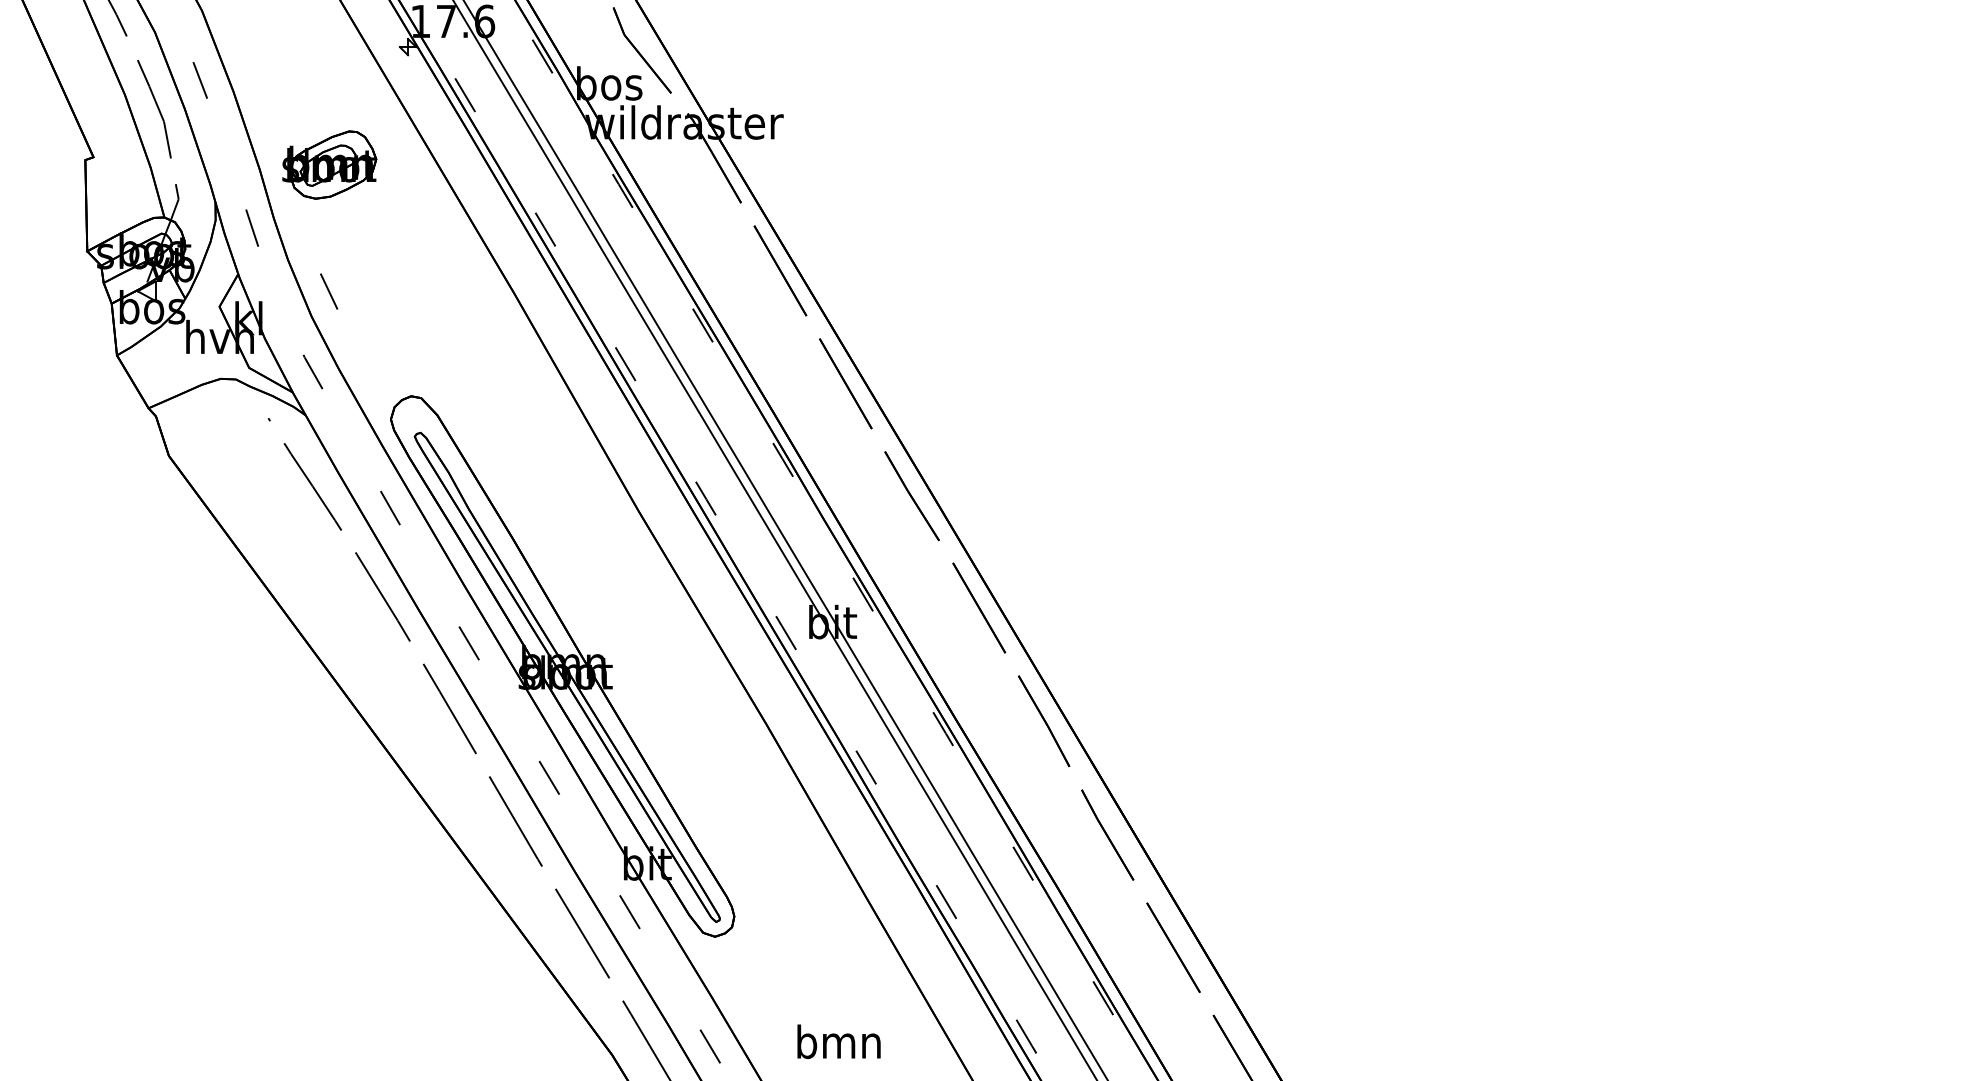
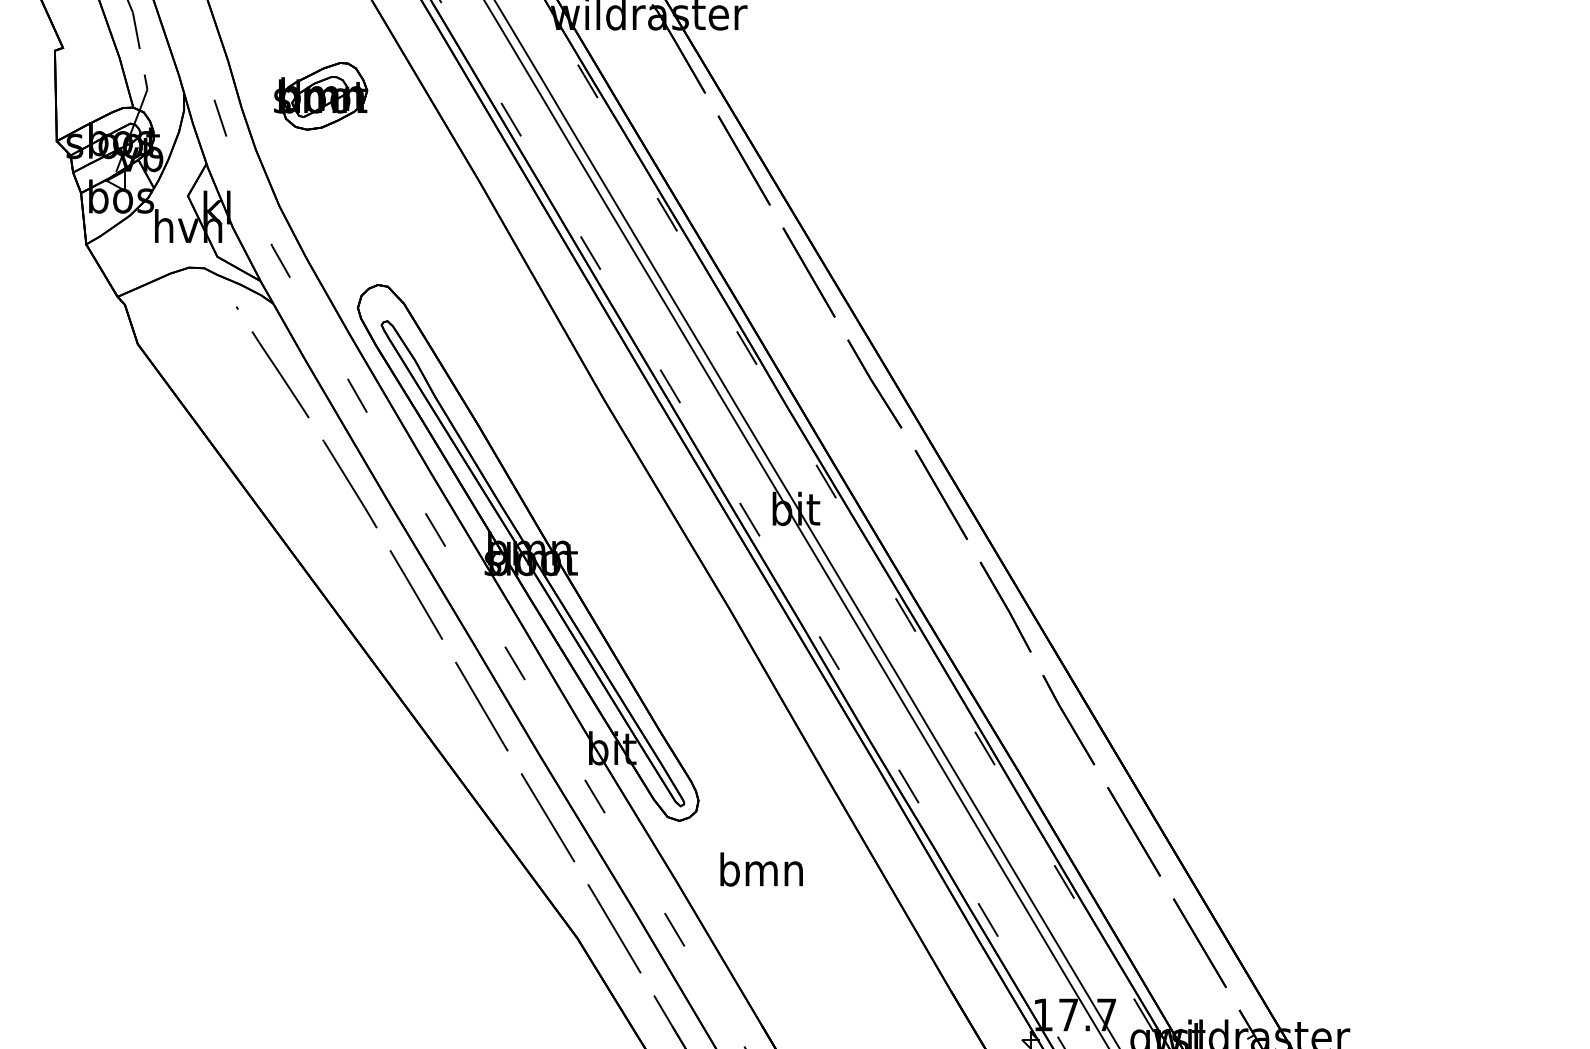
part: (329, 164) -> (320, 95), moved
line: (329, 291) -> (297, 181), removed
text: (838, 1041) -> (761, 869), moved

